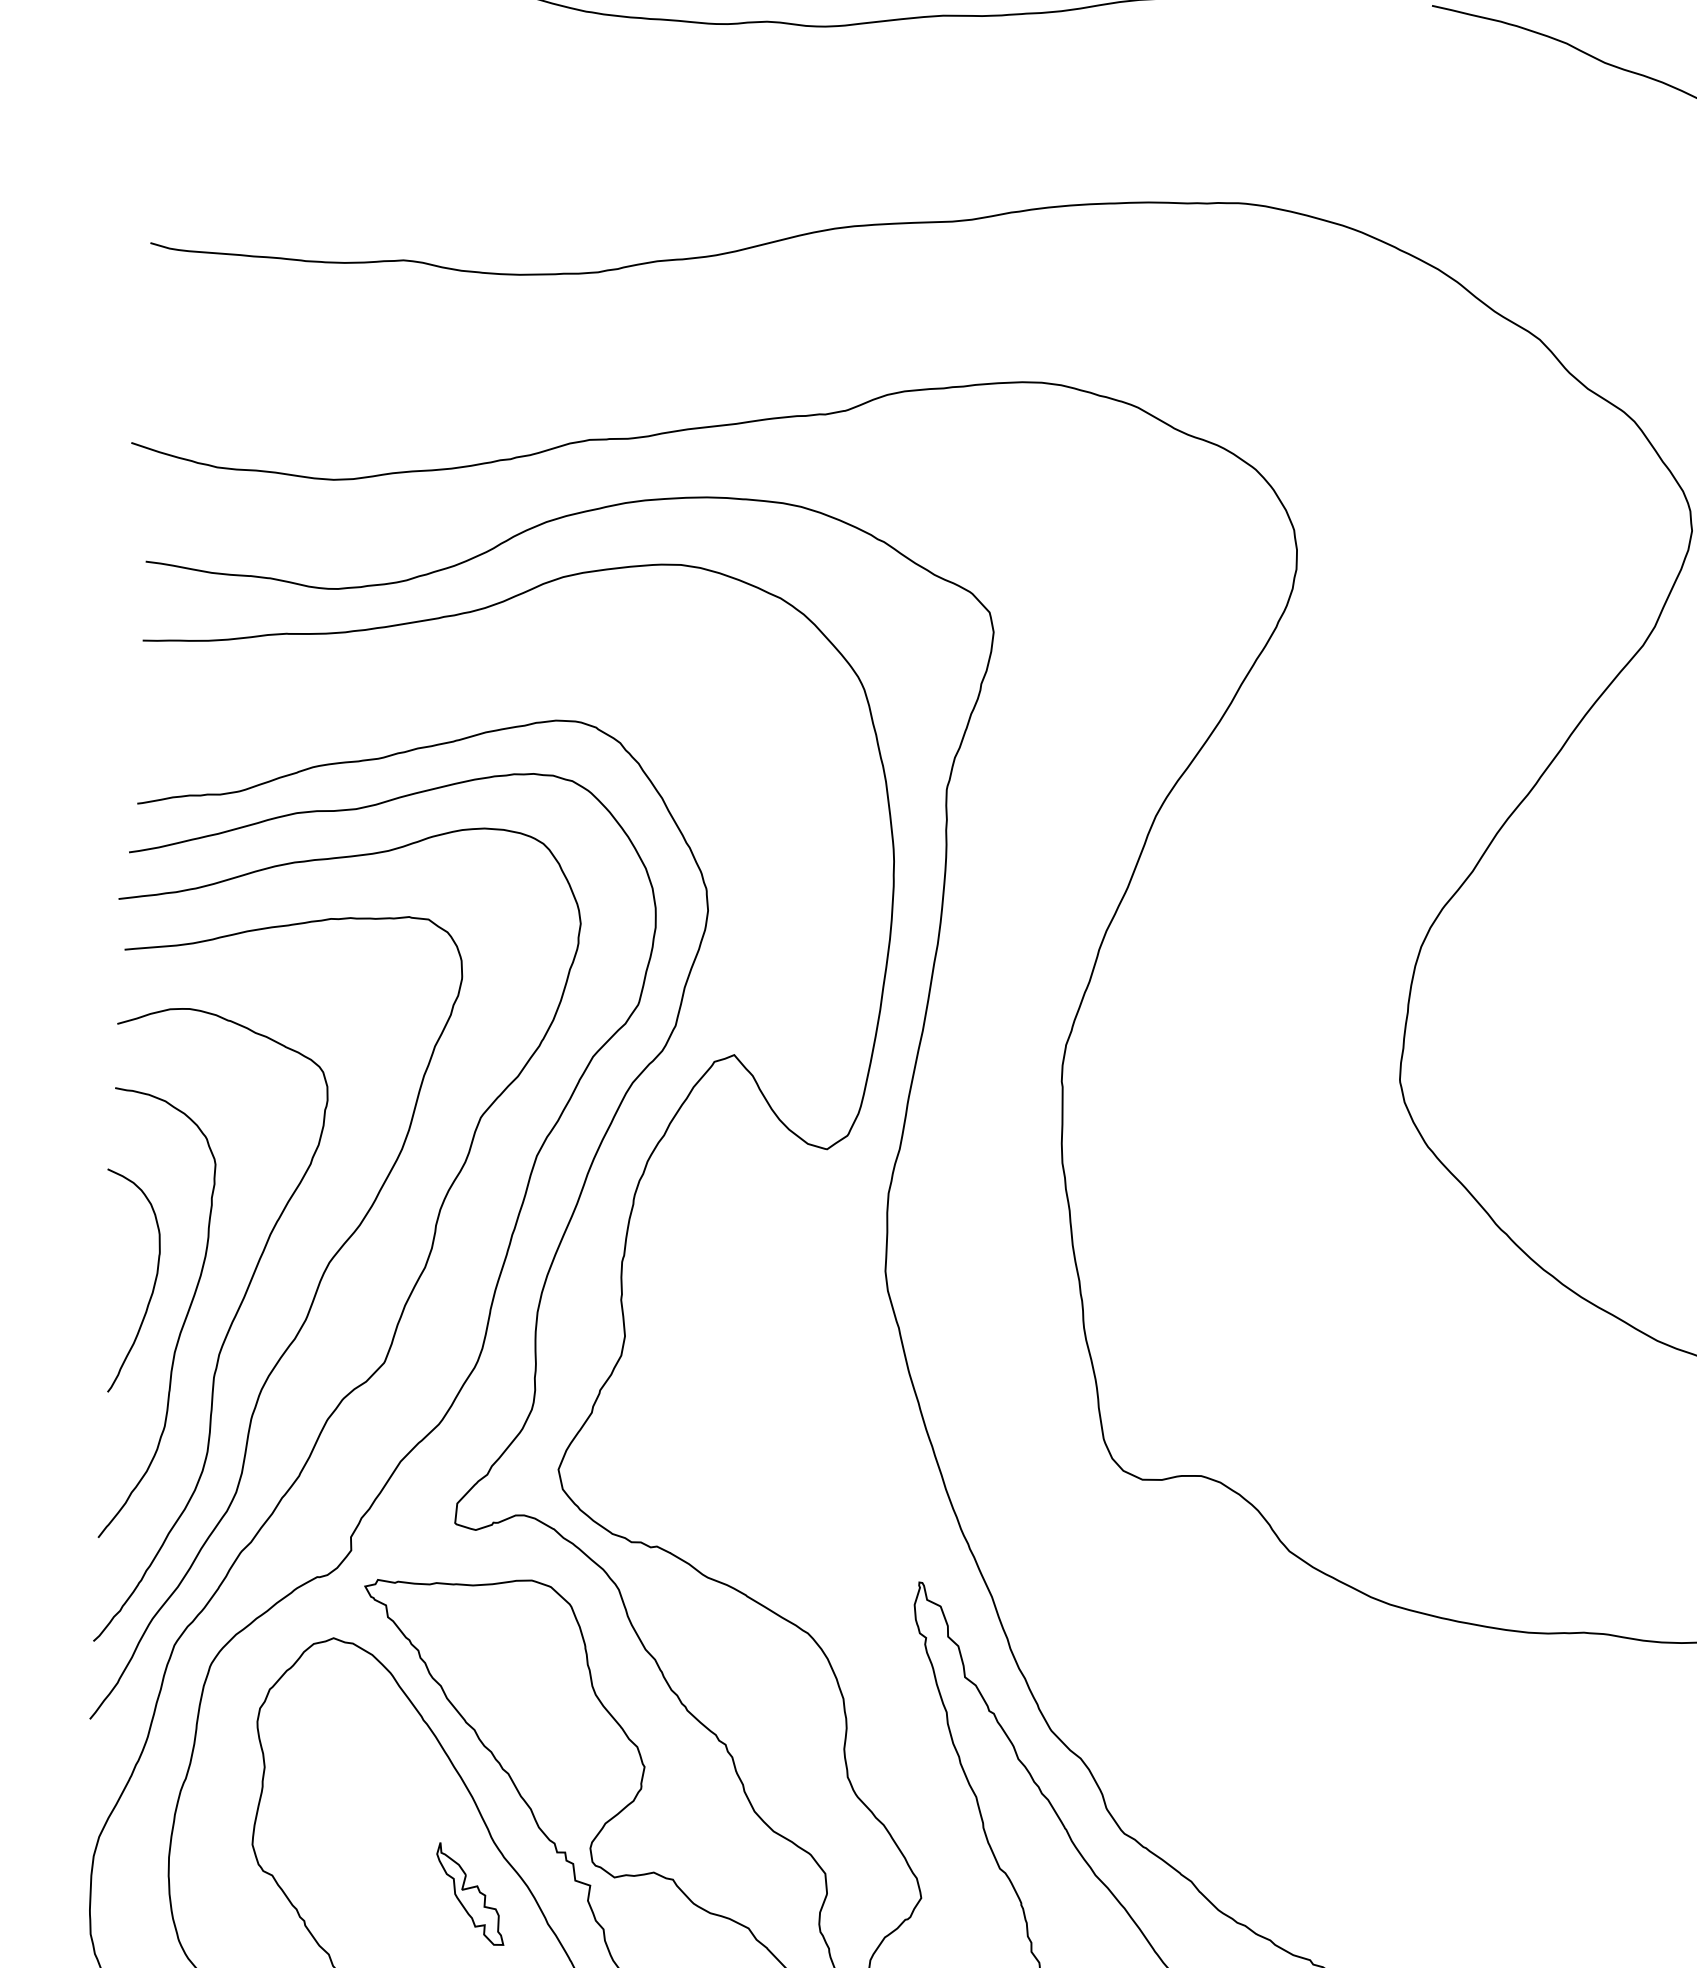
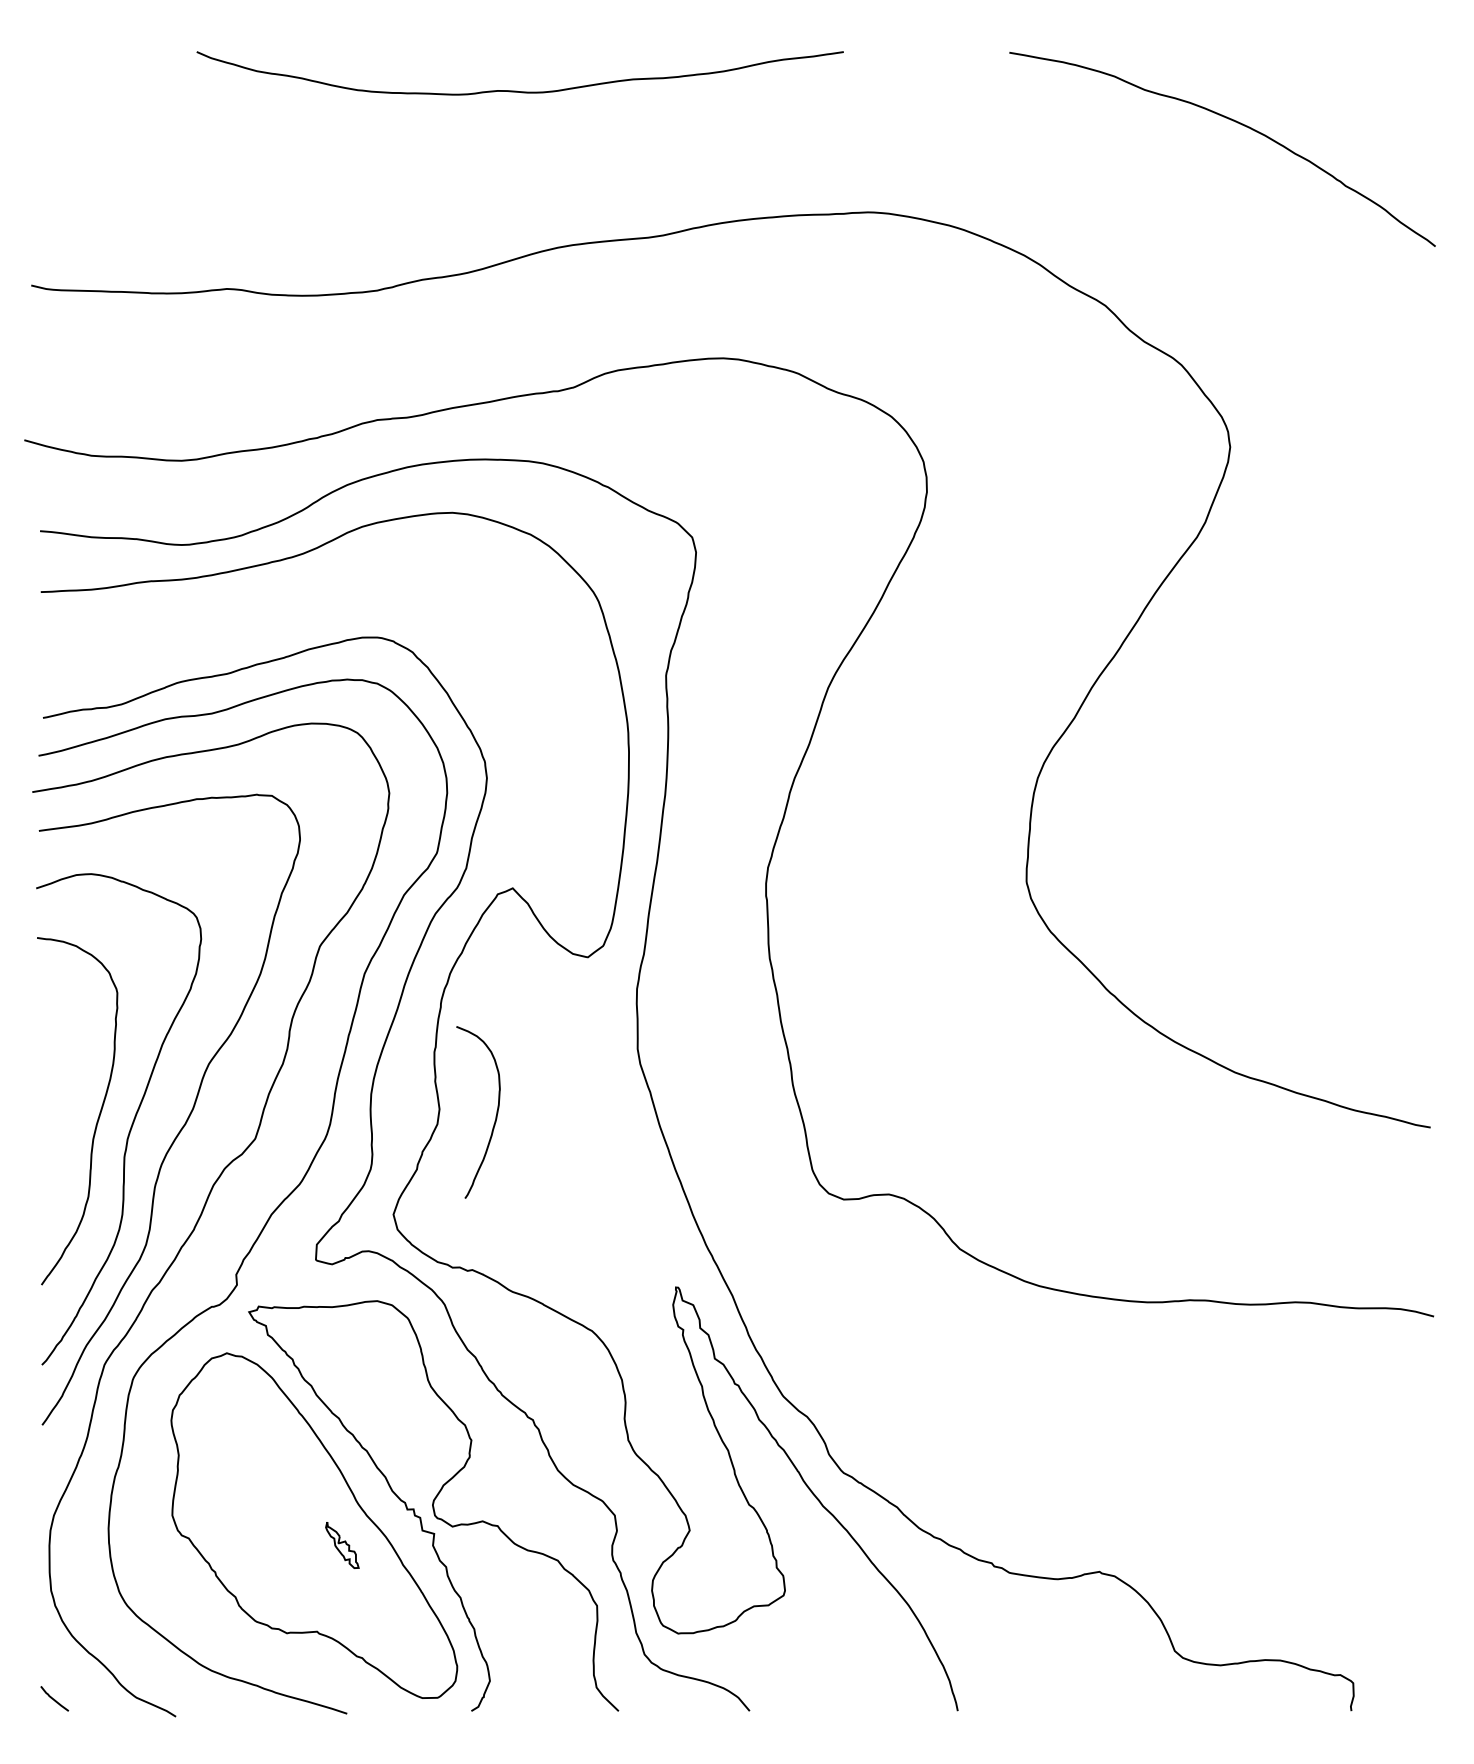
curve: (152, 1287) -> (495, 1116), moved
part: (470, 1894) -> (342, 1545), size x0.6

